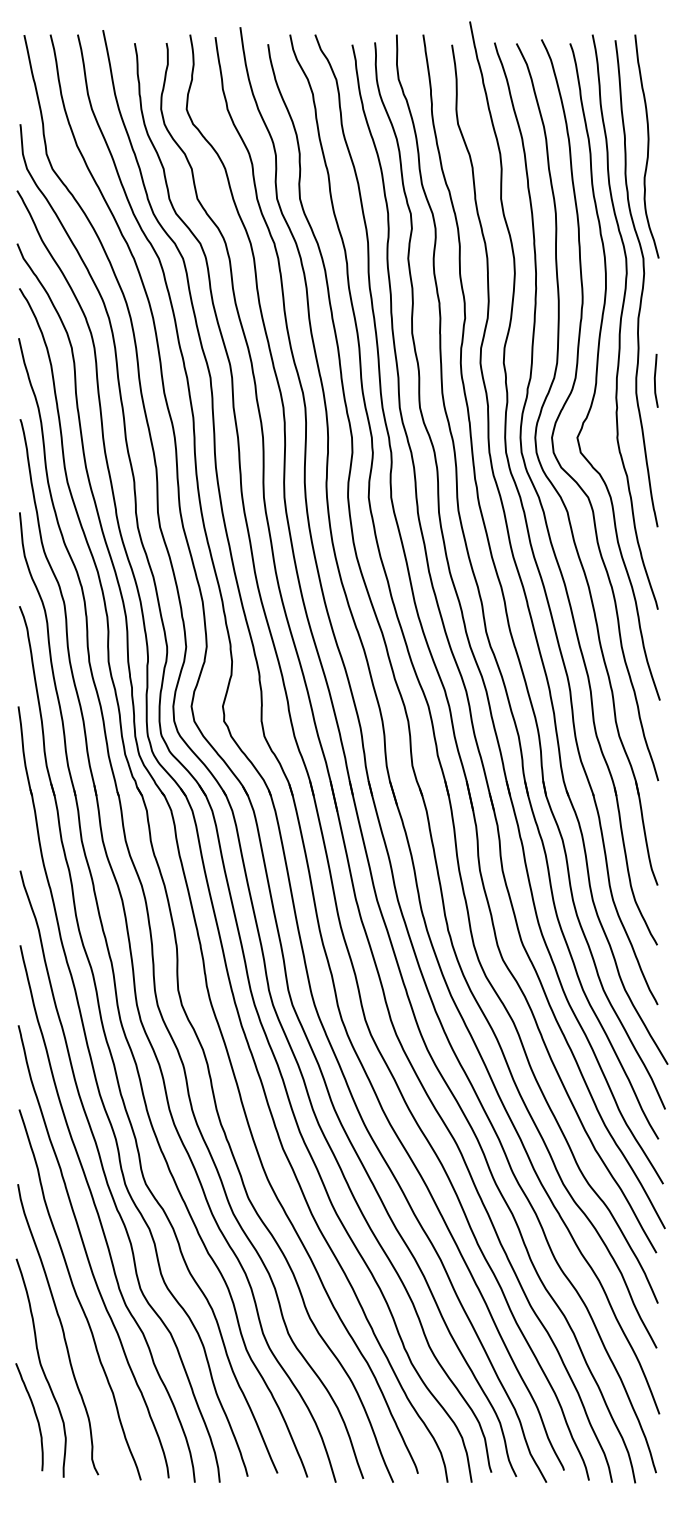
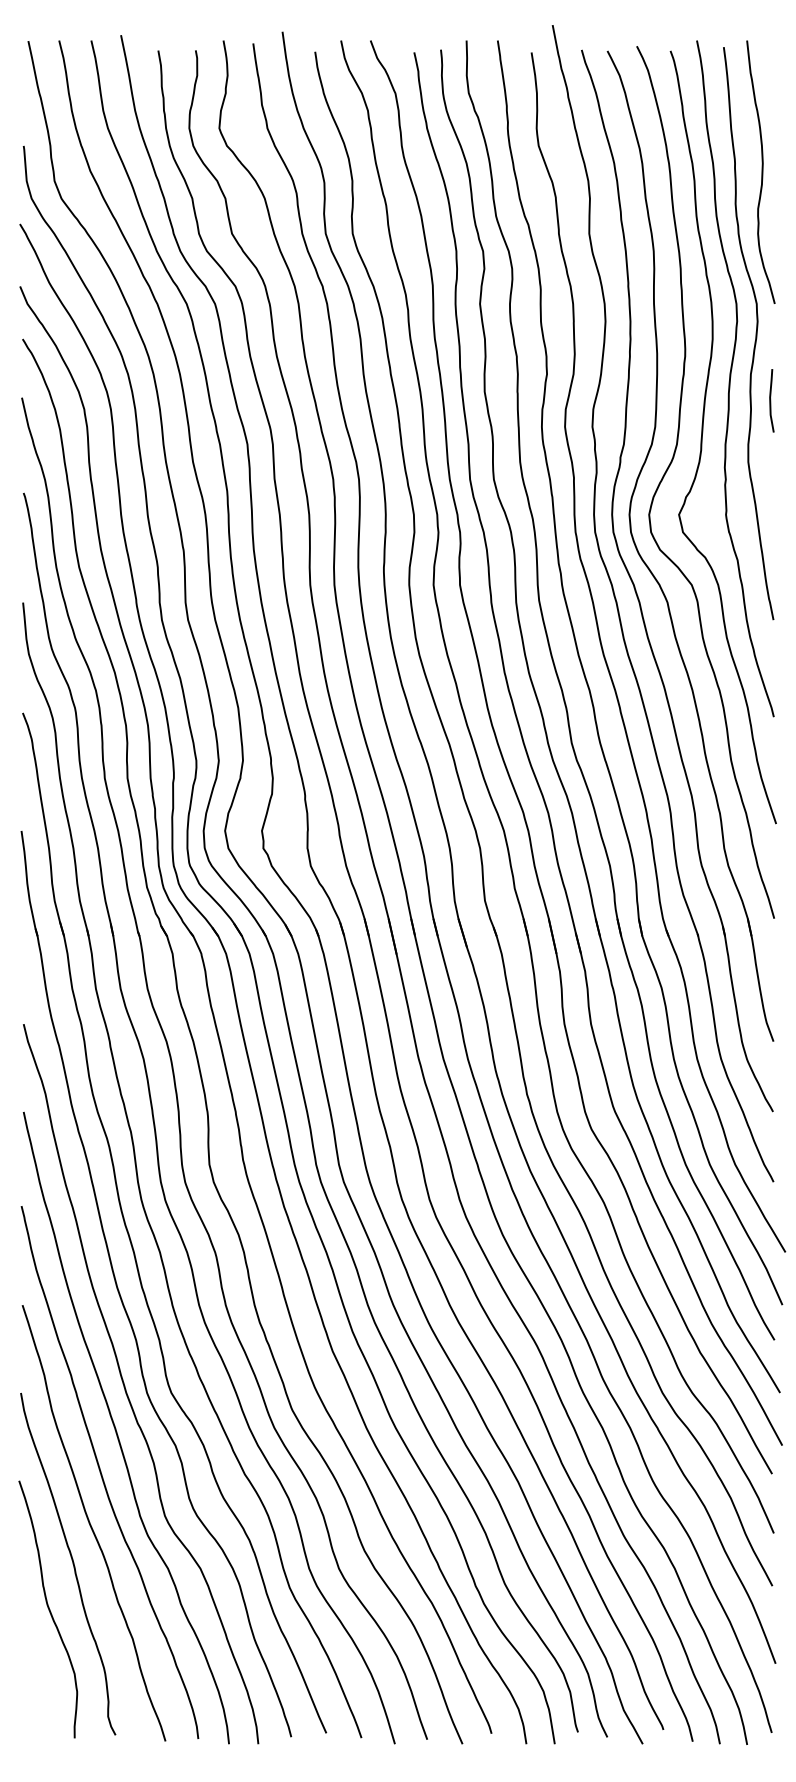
line: (655, 380) -> (770, 400), moved
curve: (34, 1414) -> (40, 1663), removed

